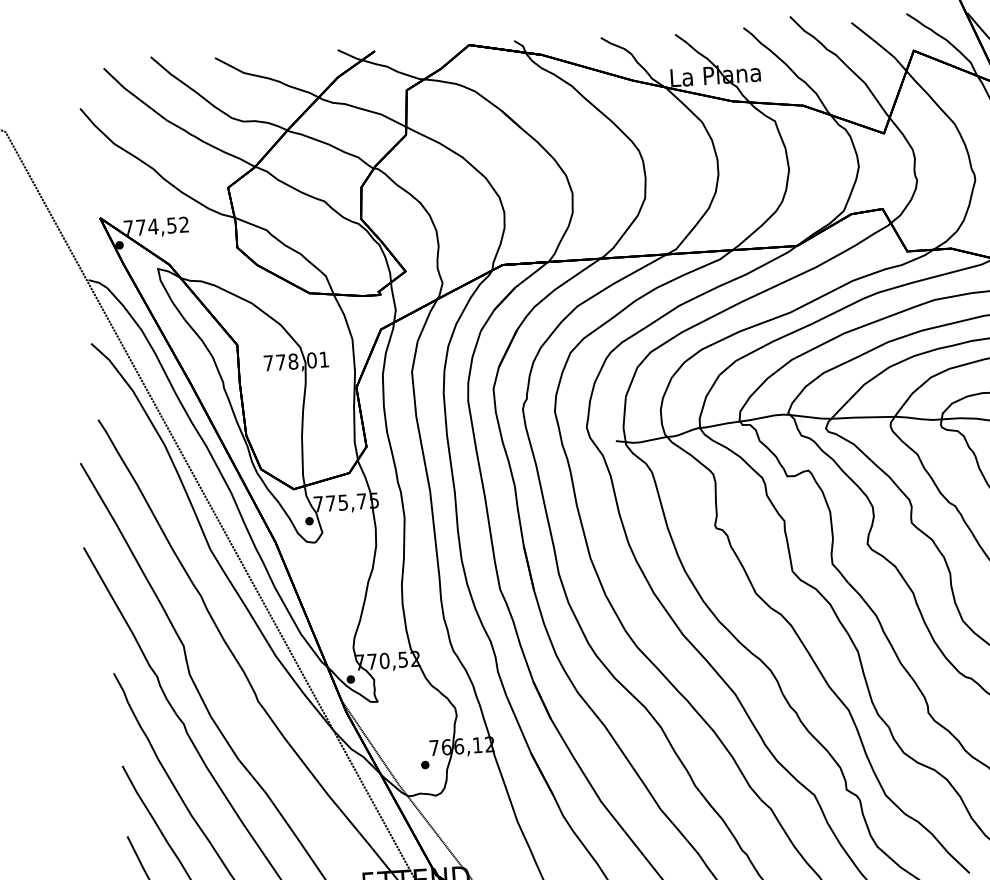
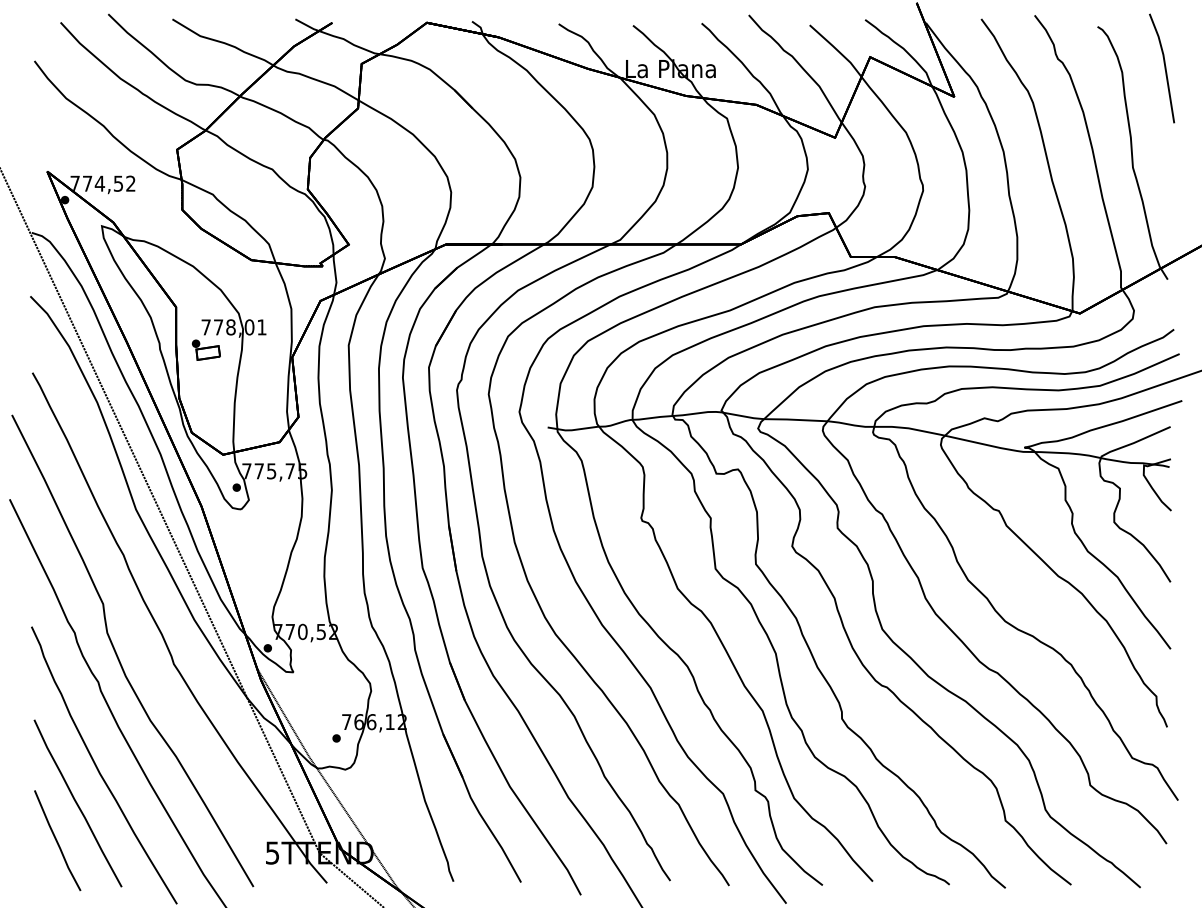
part: (269, 385) -> (205, 349), added

